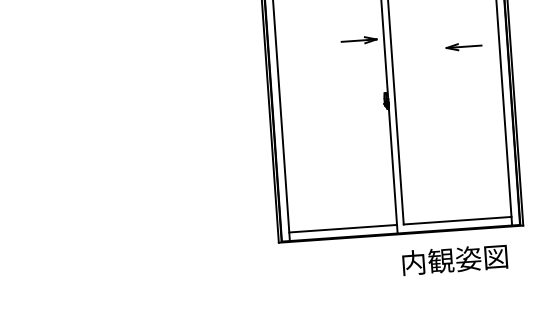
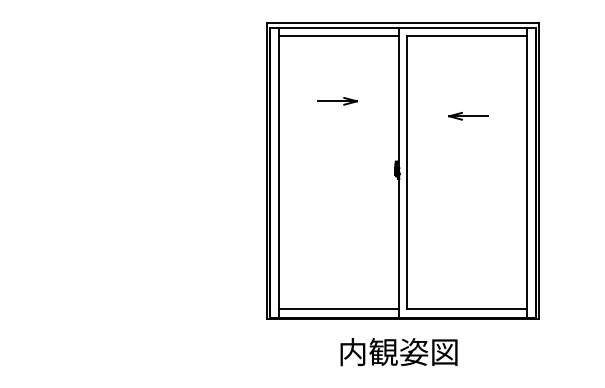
part: (359, 40) -> (337, 101), moved
part: (463, 46) -> (468, 116), moved
text: (454, 260) -> (398, 352), moved

